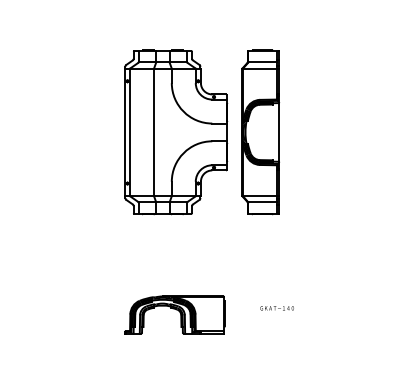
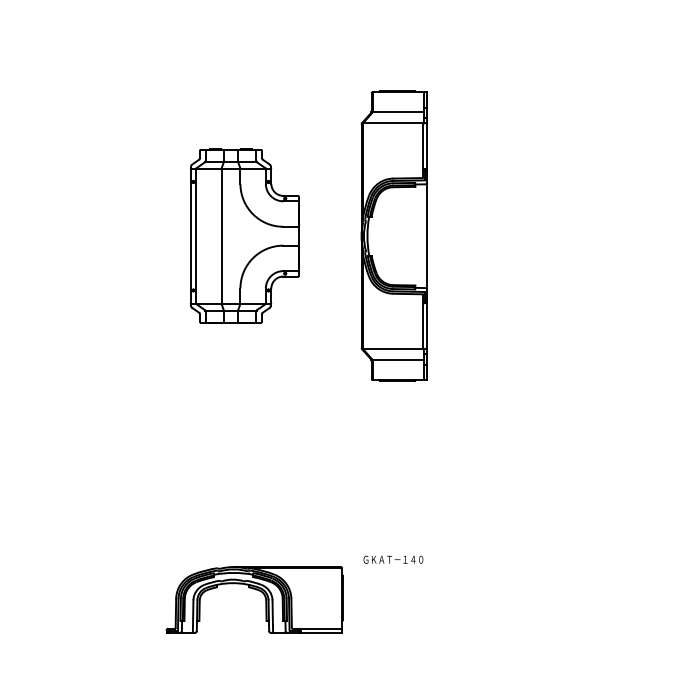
part: (176, 132) -> (245, 236), size x0.6
text: (276, 308) -> (392, 560), moved
part: (174, 314) -> (254, 598), moved

